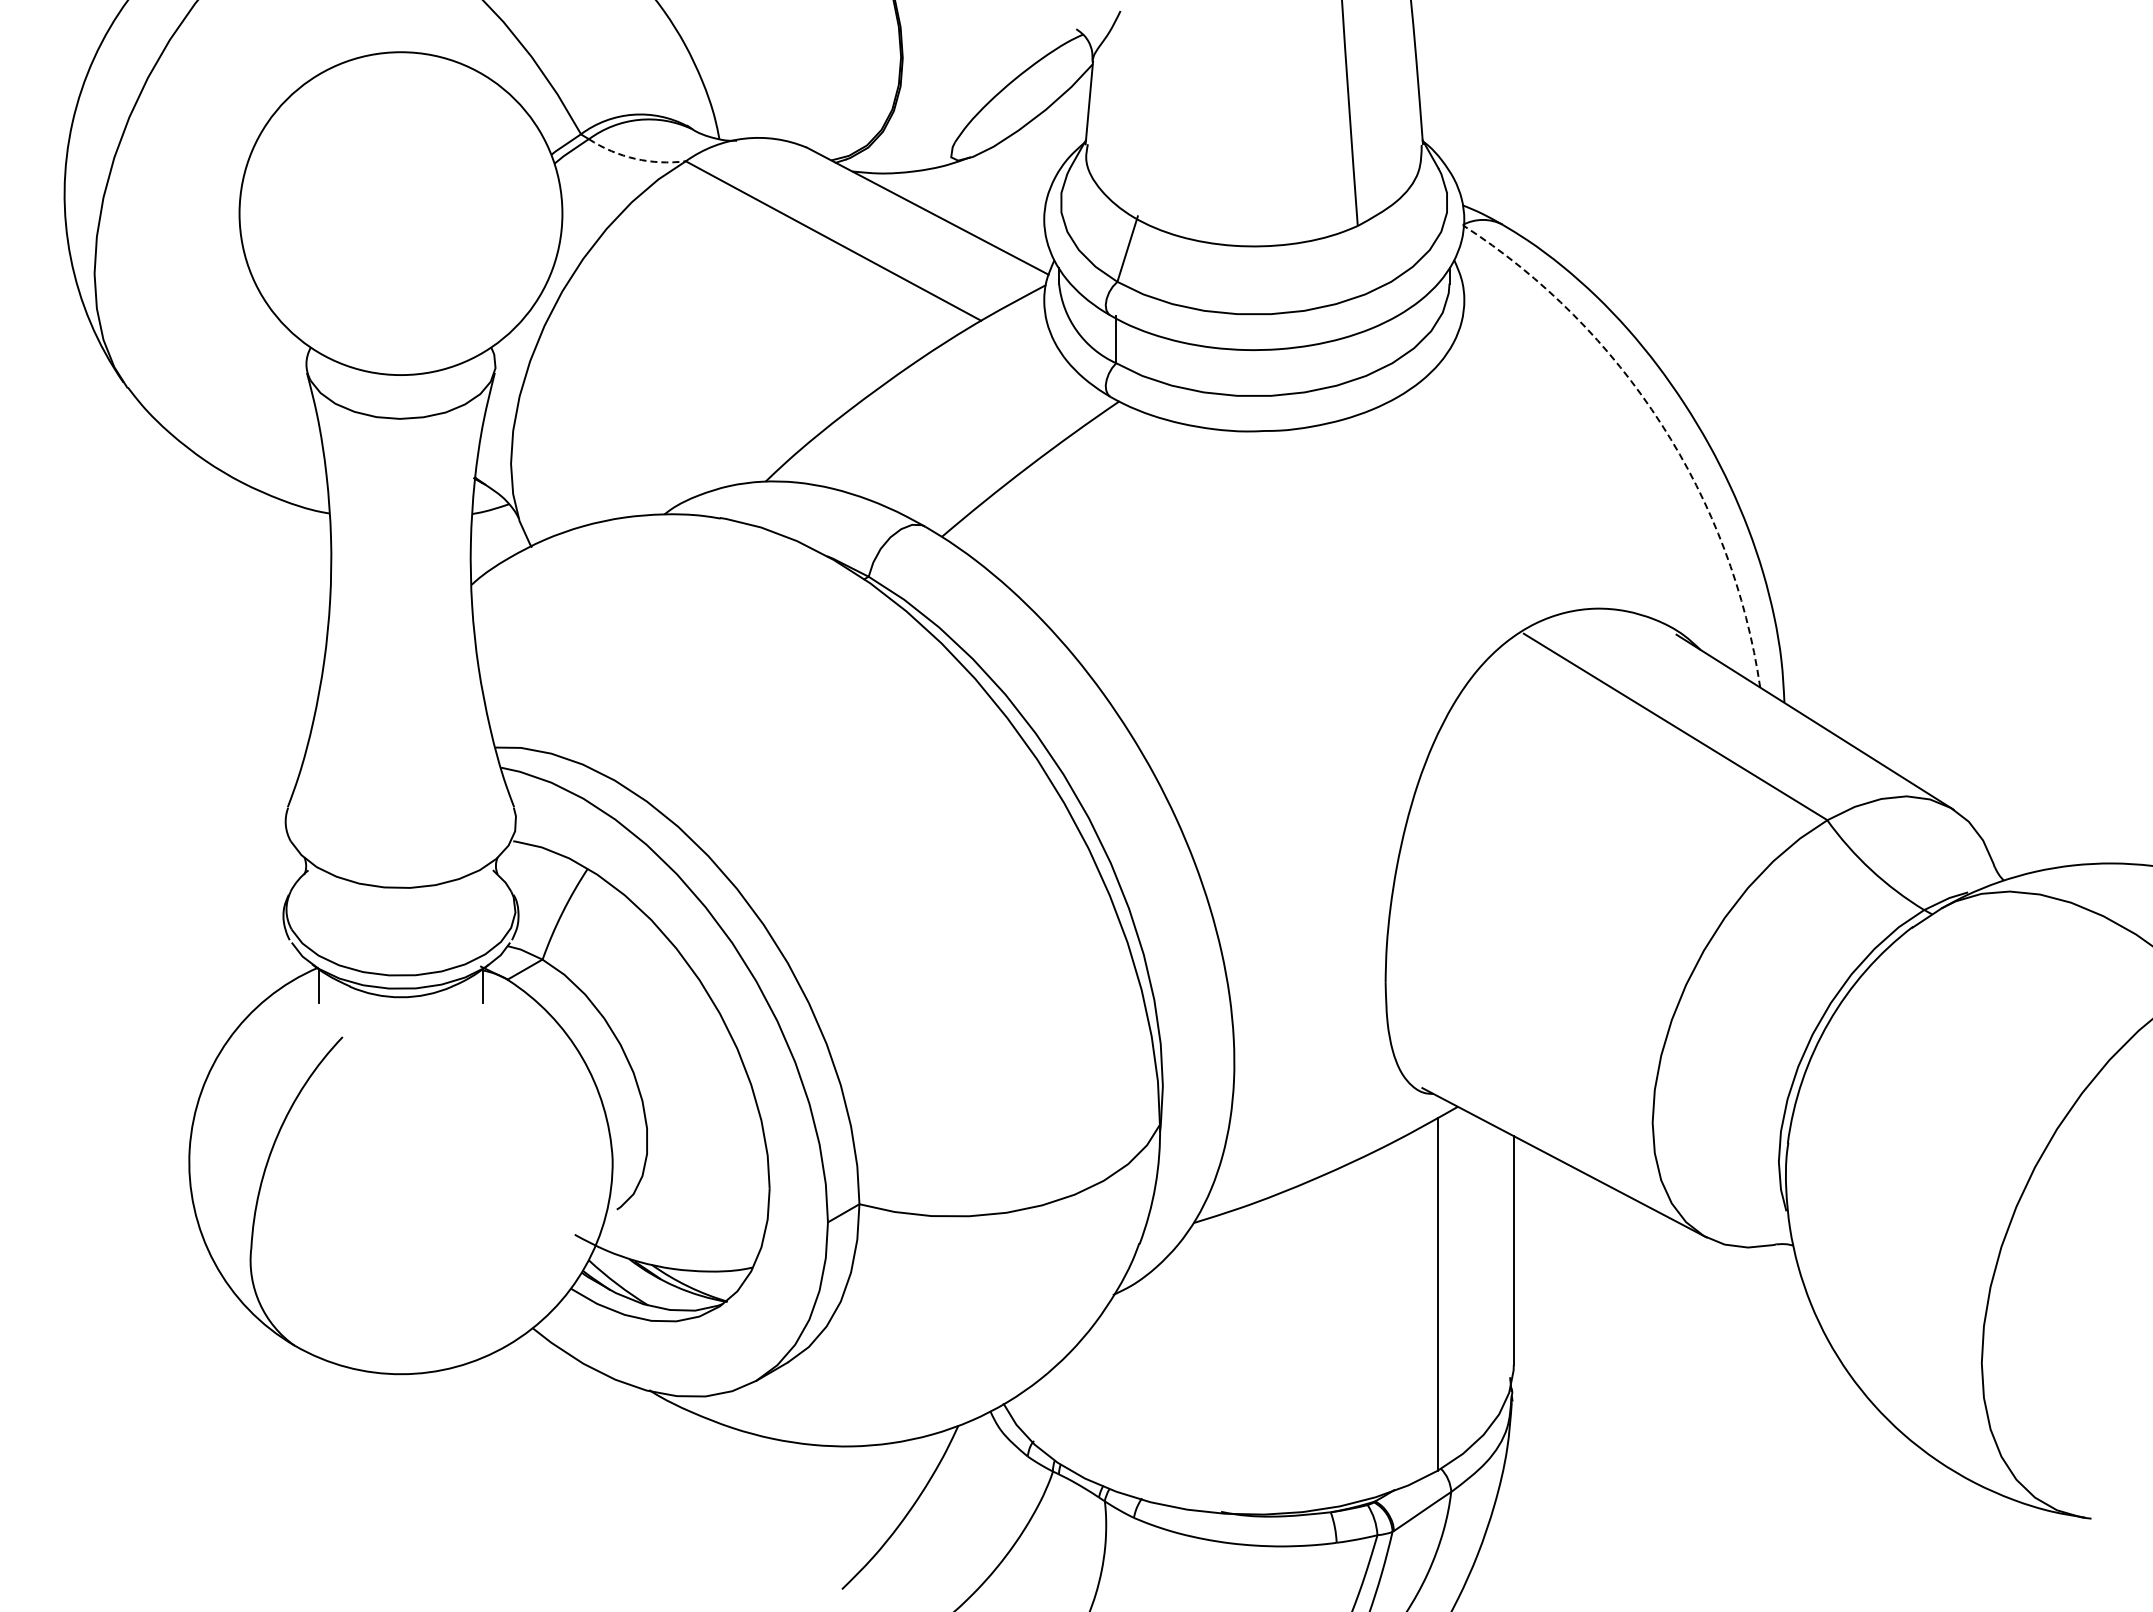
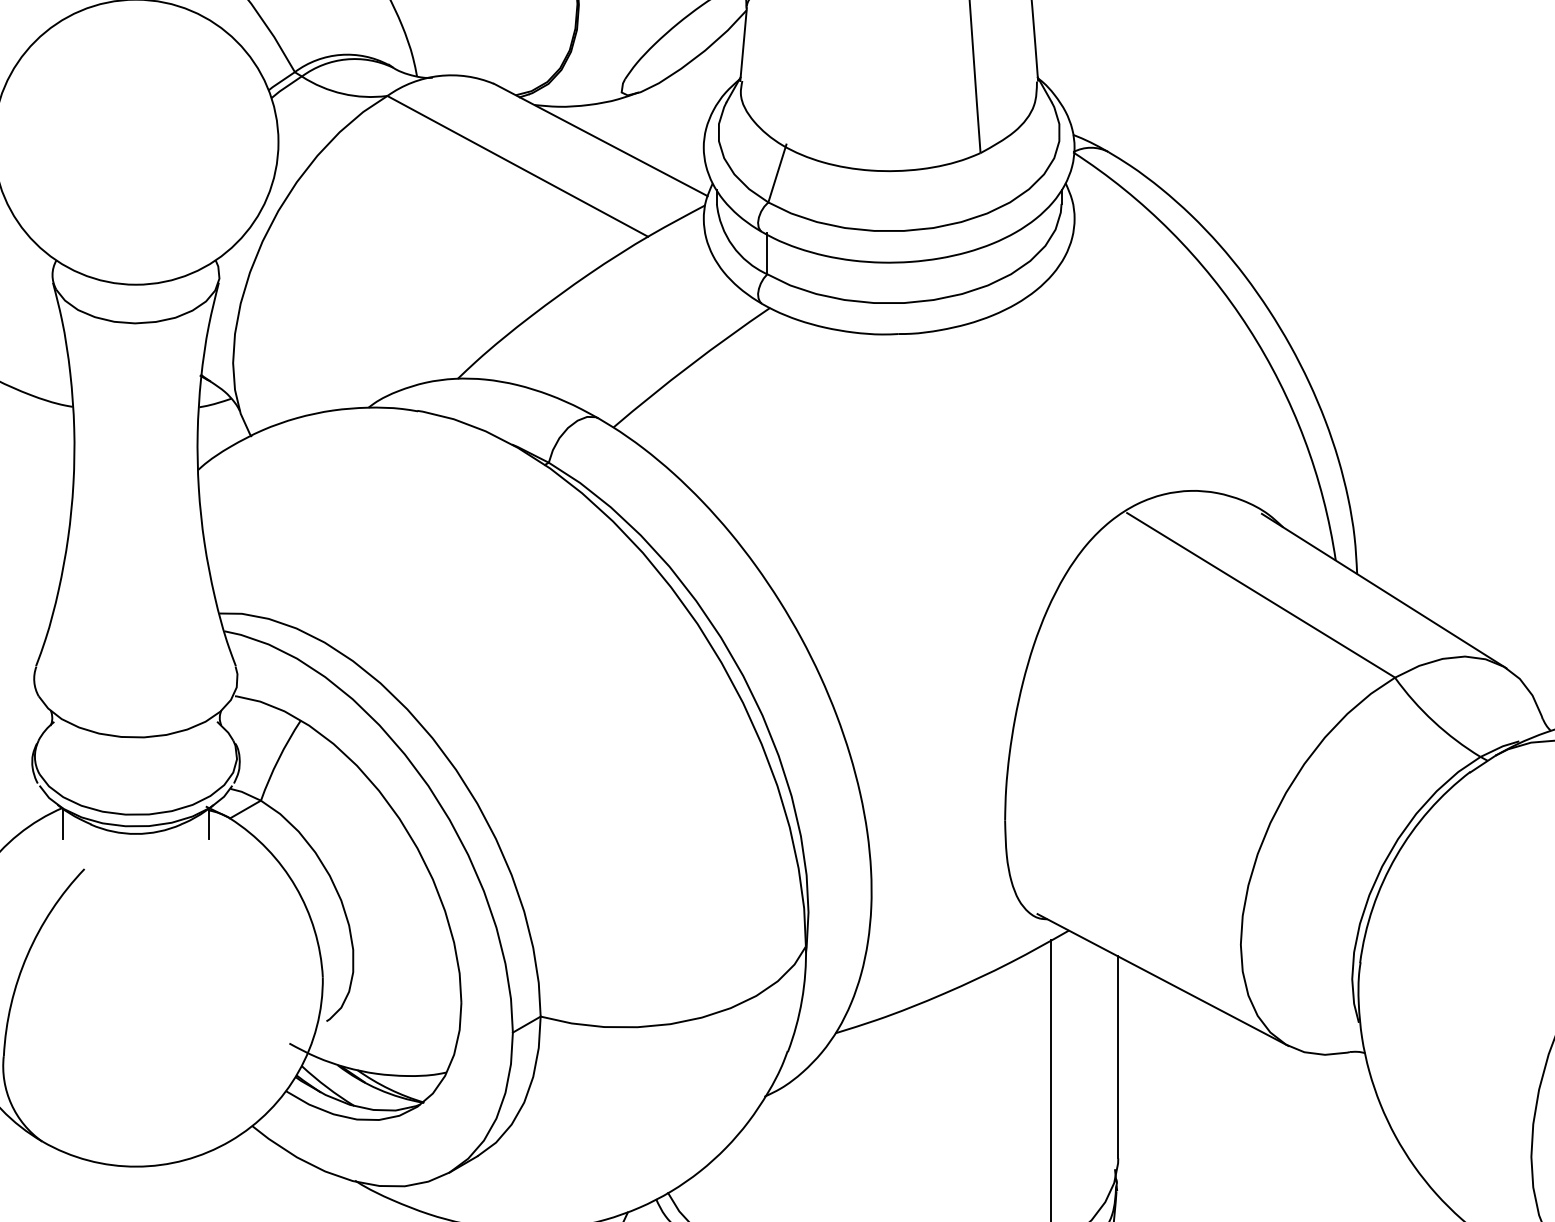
arc: (635, 158) -> (342, 93), dashed -> solid
arc: (1661, 424) -> (1248, 328), dashed -> solid

